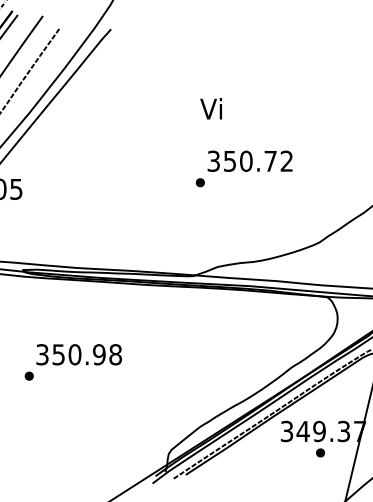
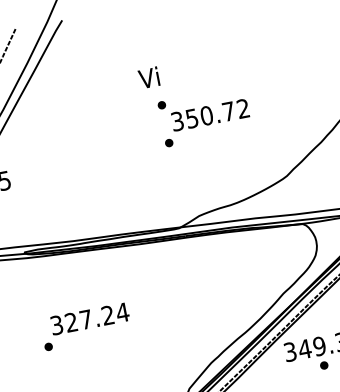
text: (210, 108) -> (148, 77), moved
part: (199, 140) -> (161, 105), added
text: (87, 354) -> (97, 317), 350.98 -> 327.24

